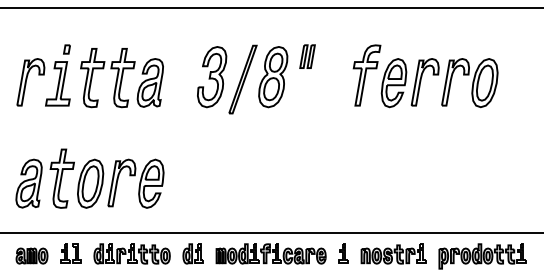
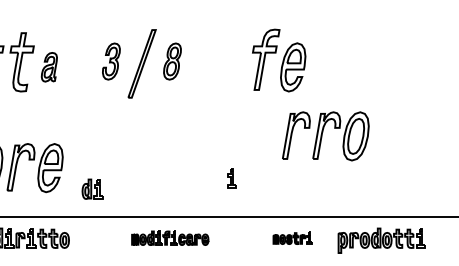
part: (307, 56) -> (206, 40), removed
part: (212, 77) -> (111, 61), size x0.6
part: (273, 77) -> (172, 61), size x0.6
part: (149, 82) -> (48, 66), size x0.6
part: (454, 83) -> (325, 136), moved
part: (192, 253) -> (91, 188), moved
part: (270, 253) -> (169, 237), size x0.7
part: (343, 253) -> (231, 177), moved
part: (393, 253) -> (292, 237), size x0.6

